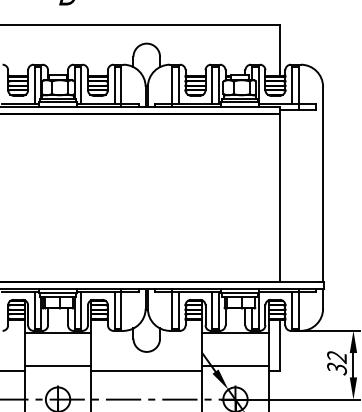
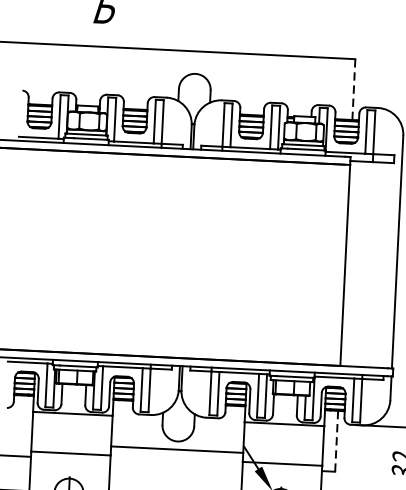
line: (279, 50) -> (353, 89), solid -> dashed
line: (279, 345) -> (336, 441), solid -> dashed
line: (146, 370) -> (176, 449), moved

